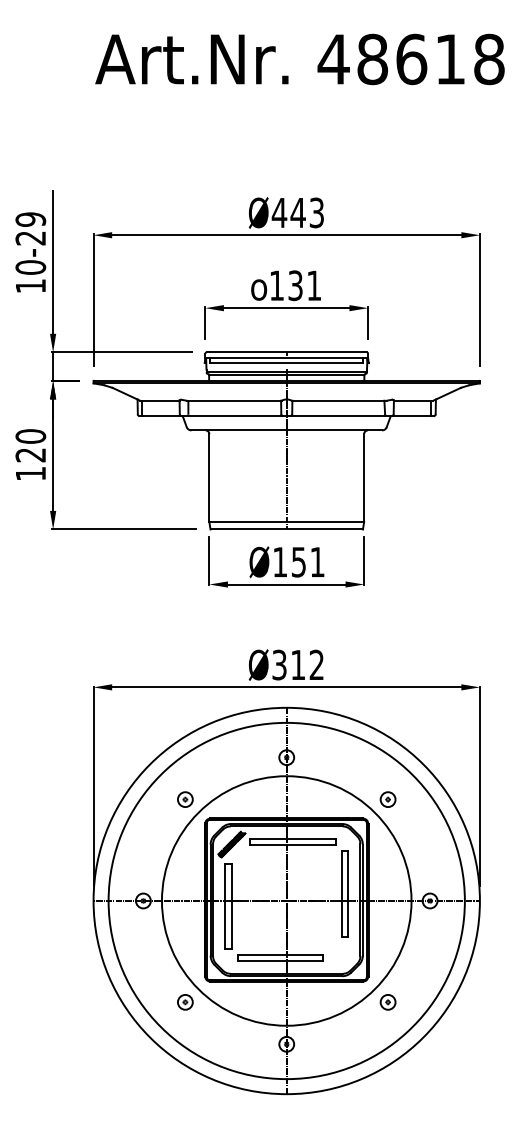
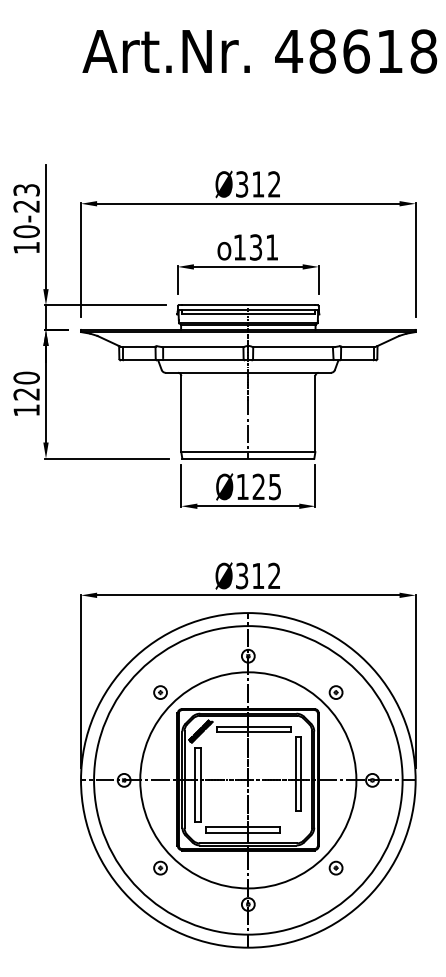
text: (297, 213) -> (257, 184), Ø443 -> Ø312
text: (30, 219) -> (26, 190), 10-29 -> 10-23
text: (307, 561) -> (266, 486), Ø151 -> Ø125

